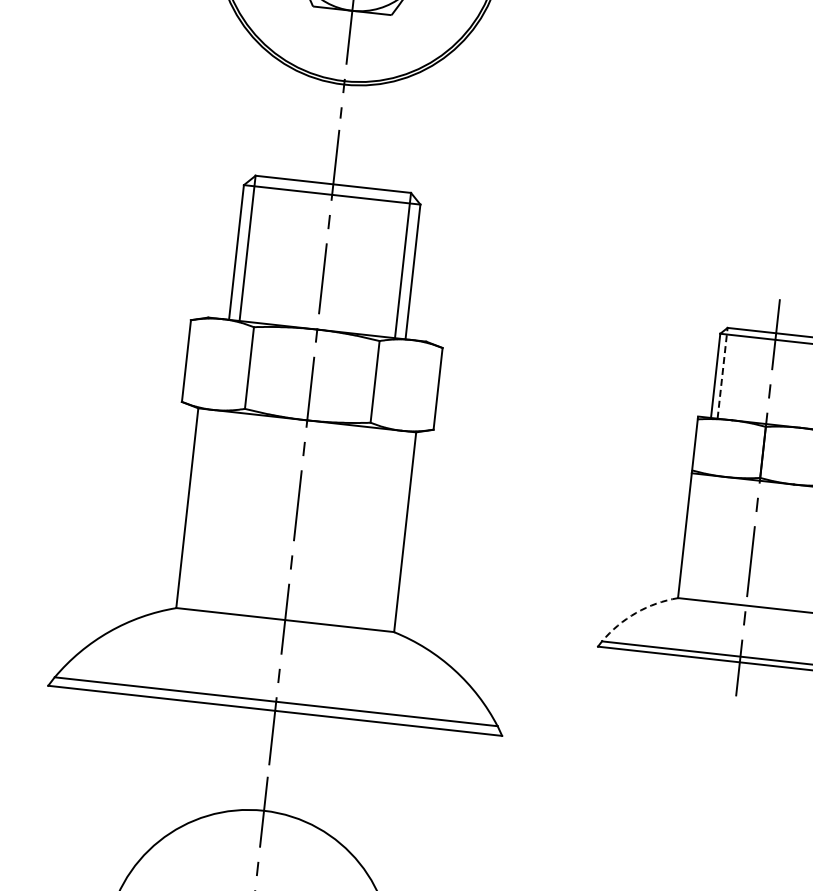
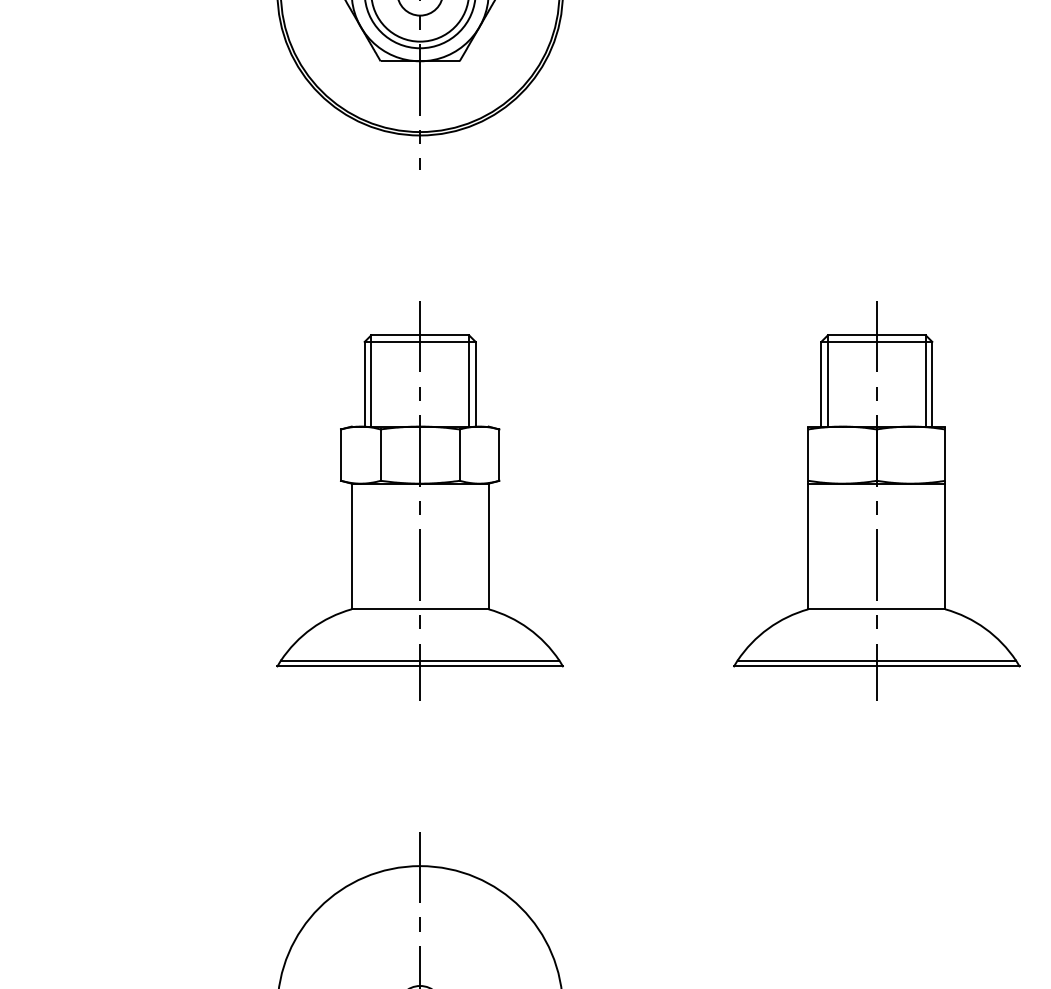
line: (722, 372) -> (827, 380), dashed -> solid
part: (303, 447) -> (419, 500), size x0.62
arc: (636, 612) -> (768, 628), dashed -> solid

